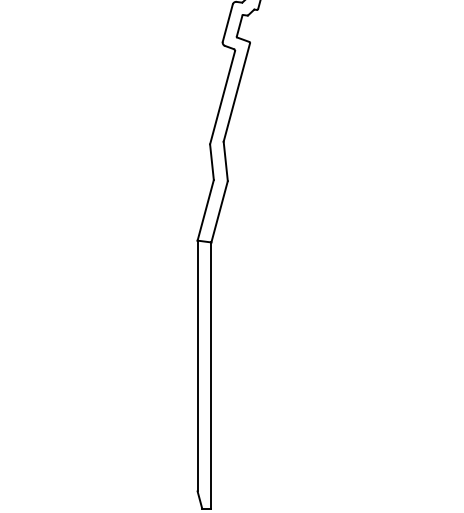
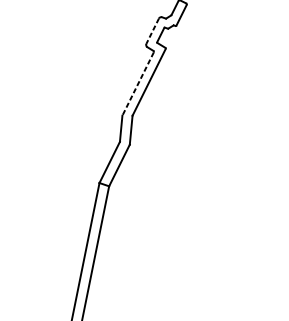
line: (227, 23) -> (152, 31), solid -> dashed
line: (222, 98) -> (137, 84), solid -> dashed

